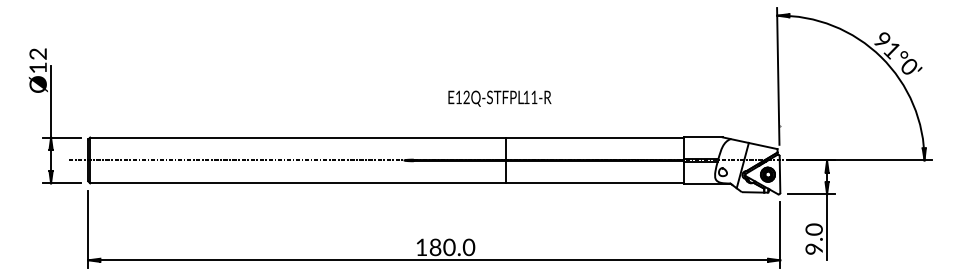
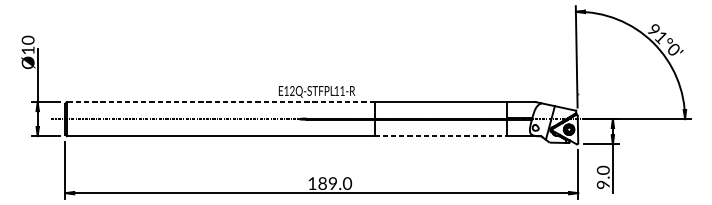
text: (38, 53) -> (28, 39), Ø12 -> Ø10
text: (499, 98) -> (316, 91), moved
line: (297, 137) -> (220, 102), solid -> dashed
line: (595, 183) -> (441, 136), solid -> dashed
text: (449, 248) -> (333, 184), 180.0 -> 189.0

